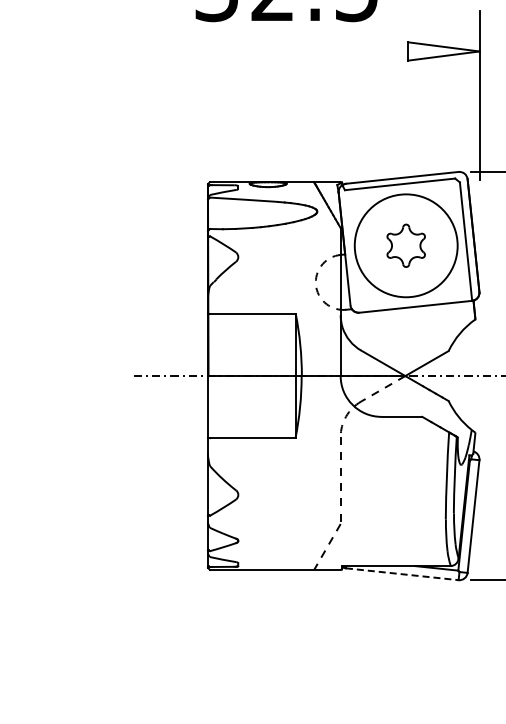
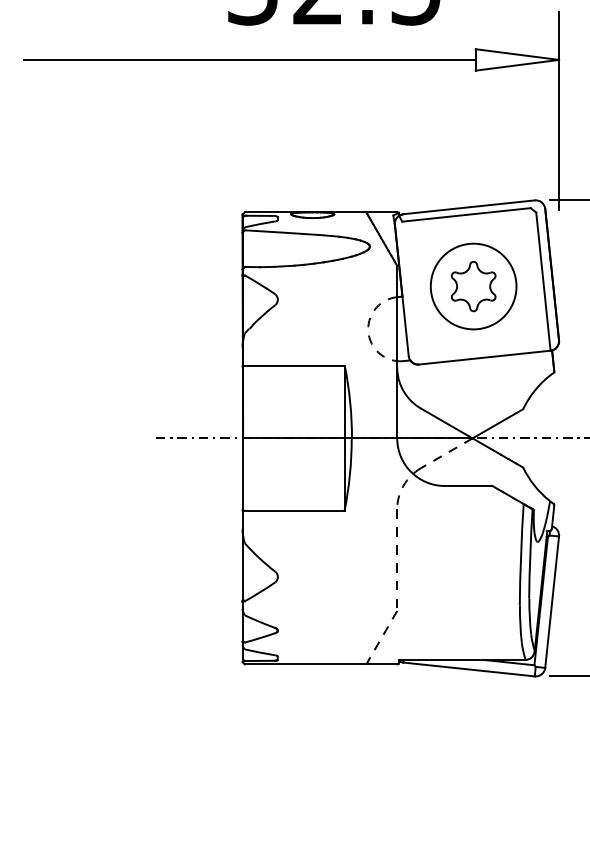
line: (214, 51) -> (250, 59), added
circle: (405, 245) -> (472, 286), size x0.71
line: (402, 574) -> (469, 669), dashed -> solid

